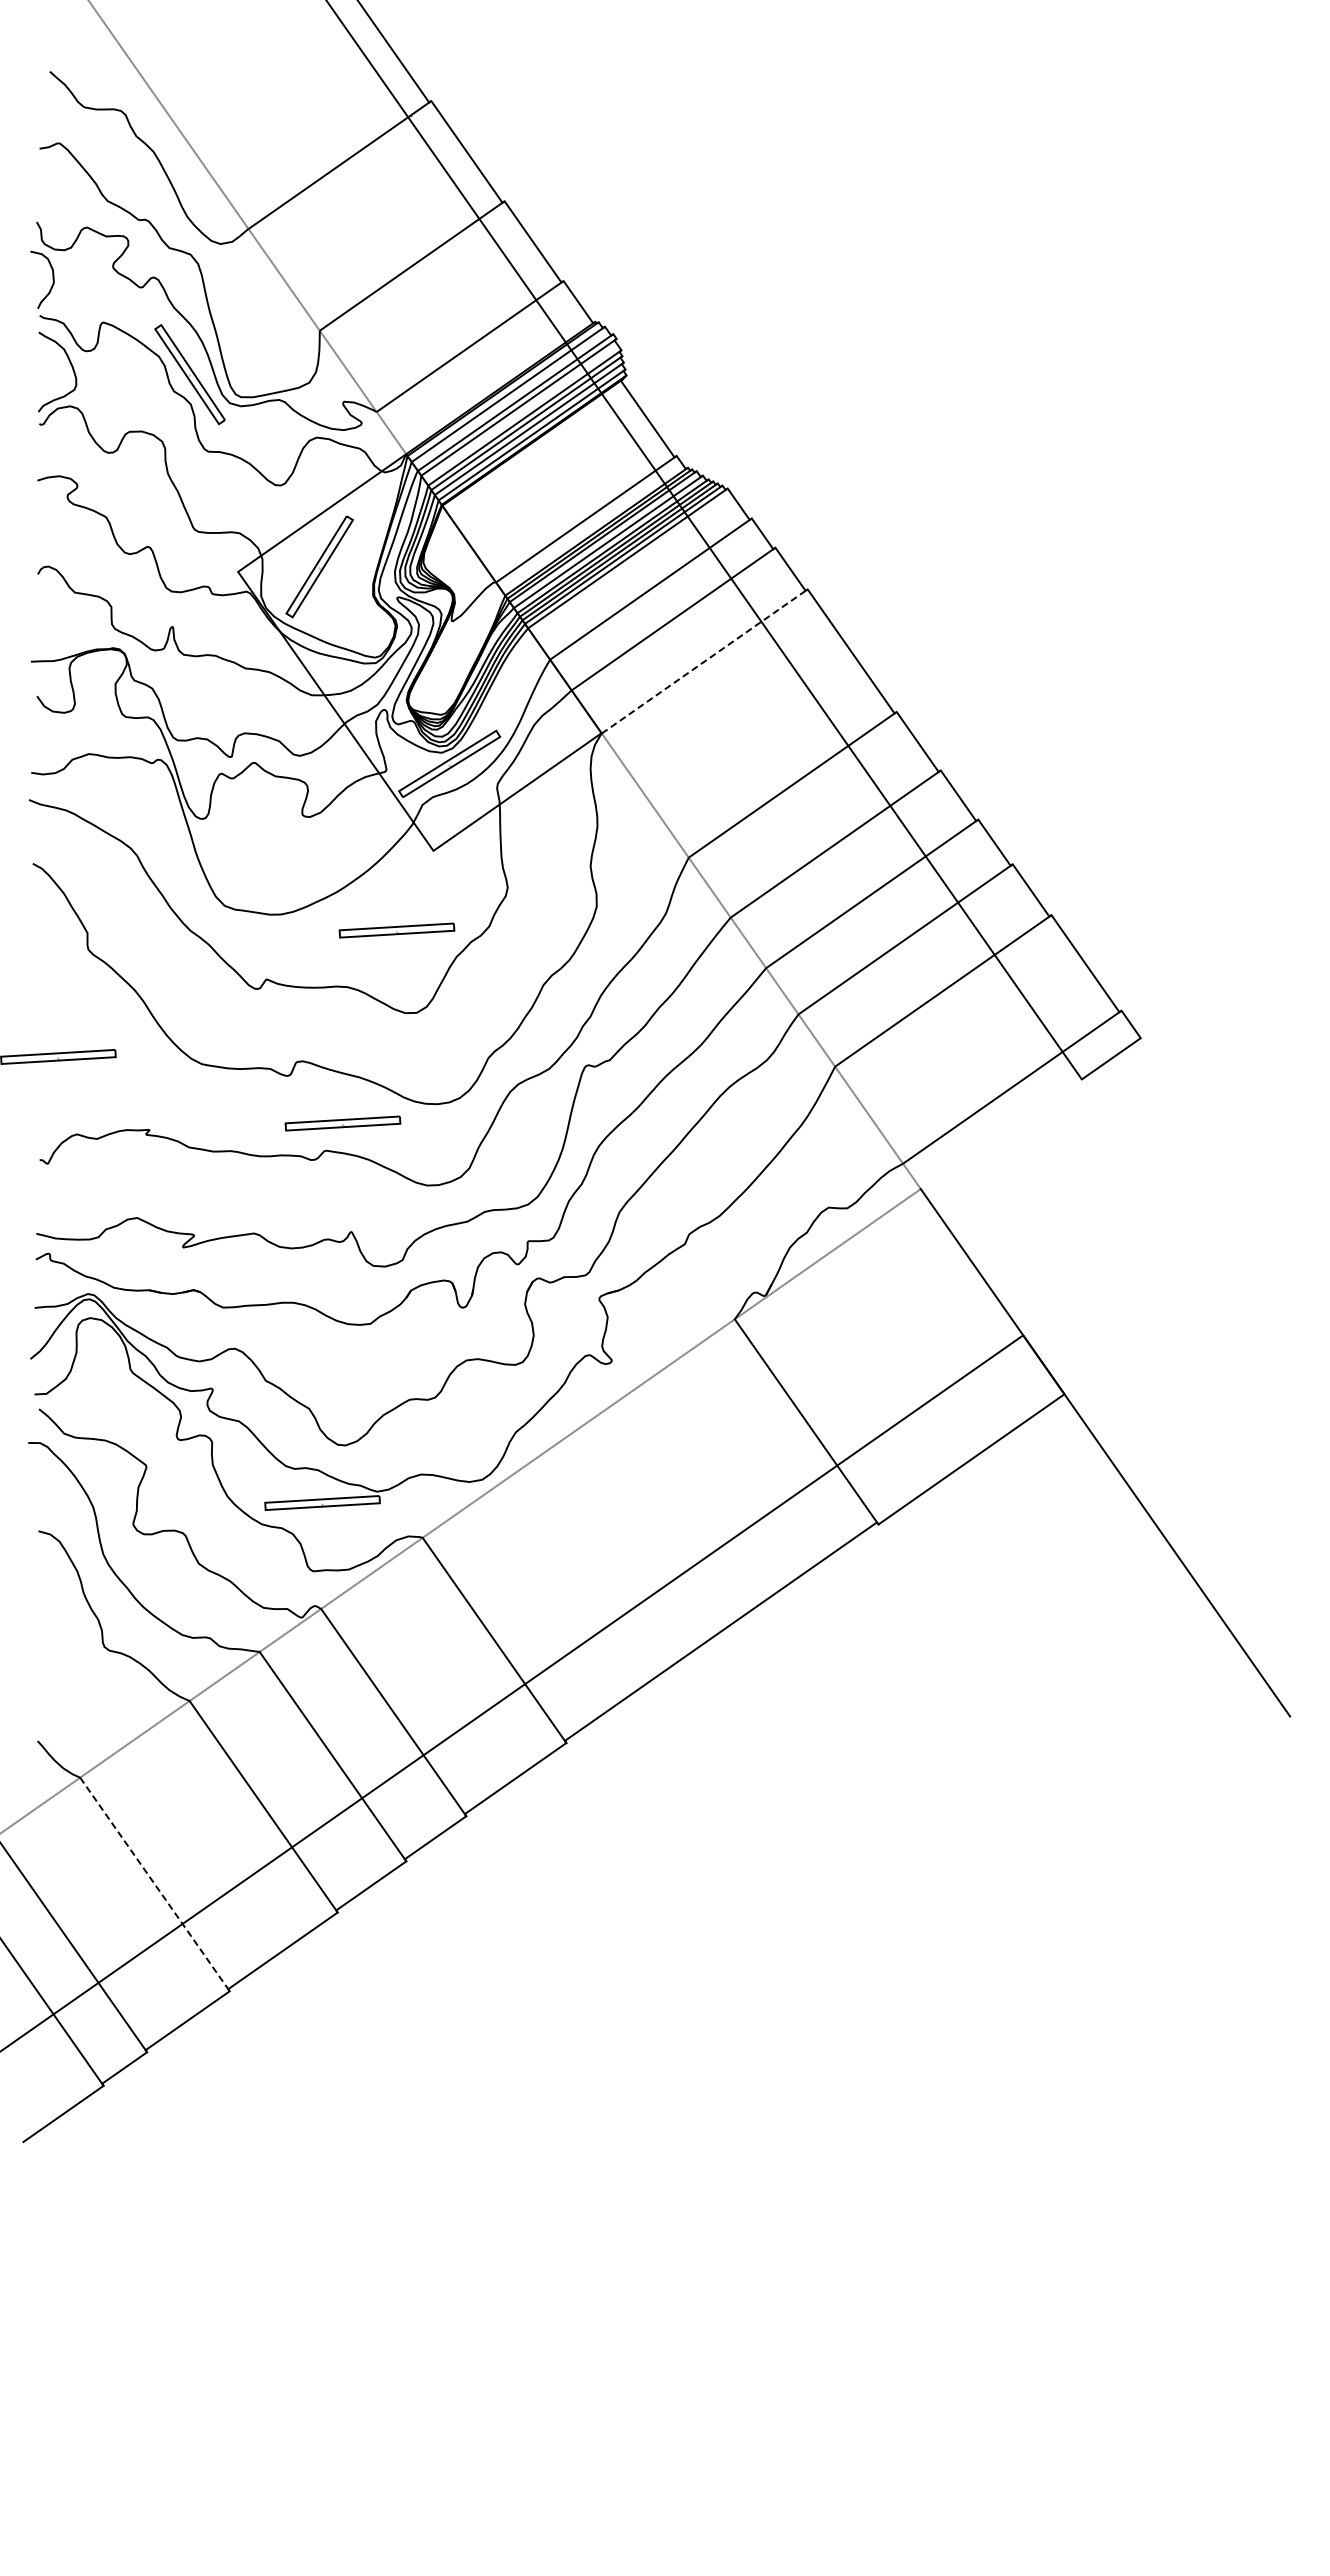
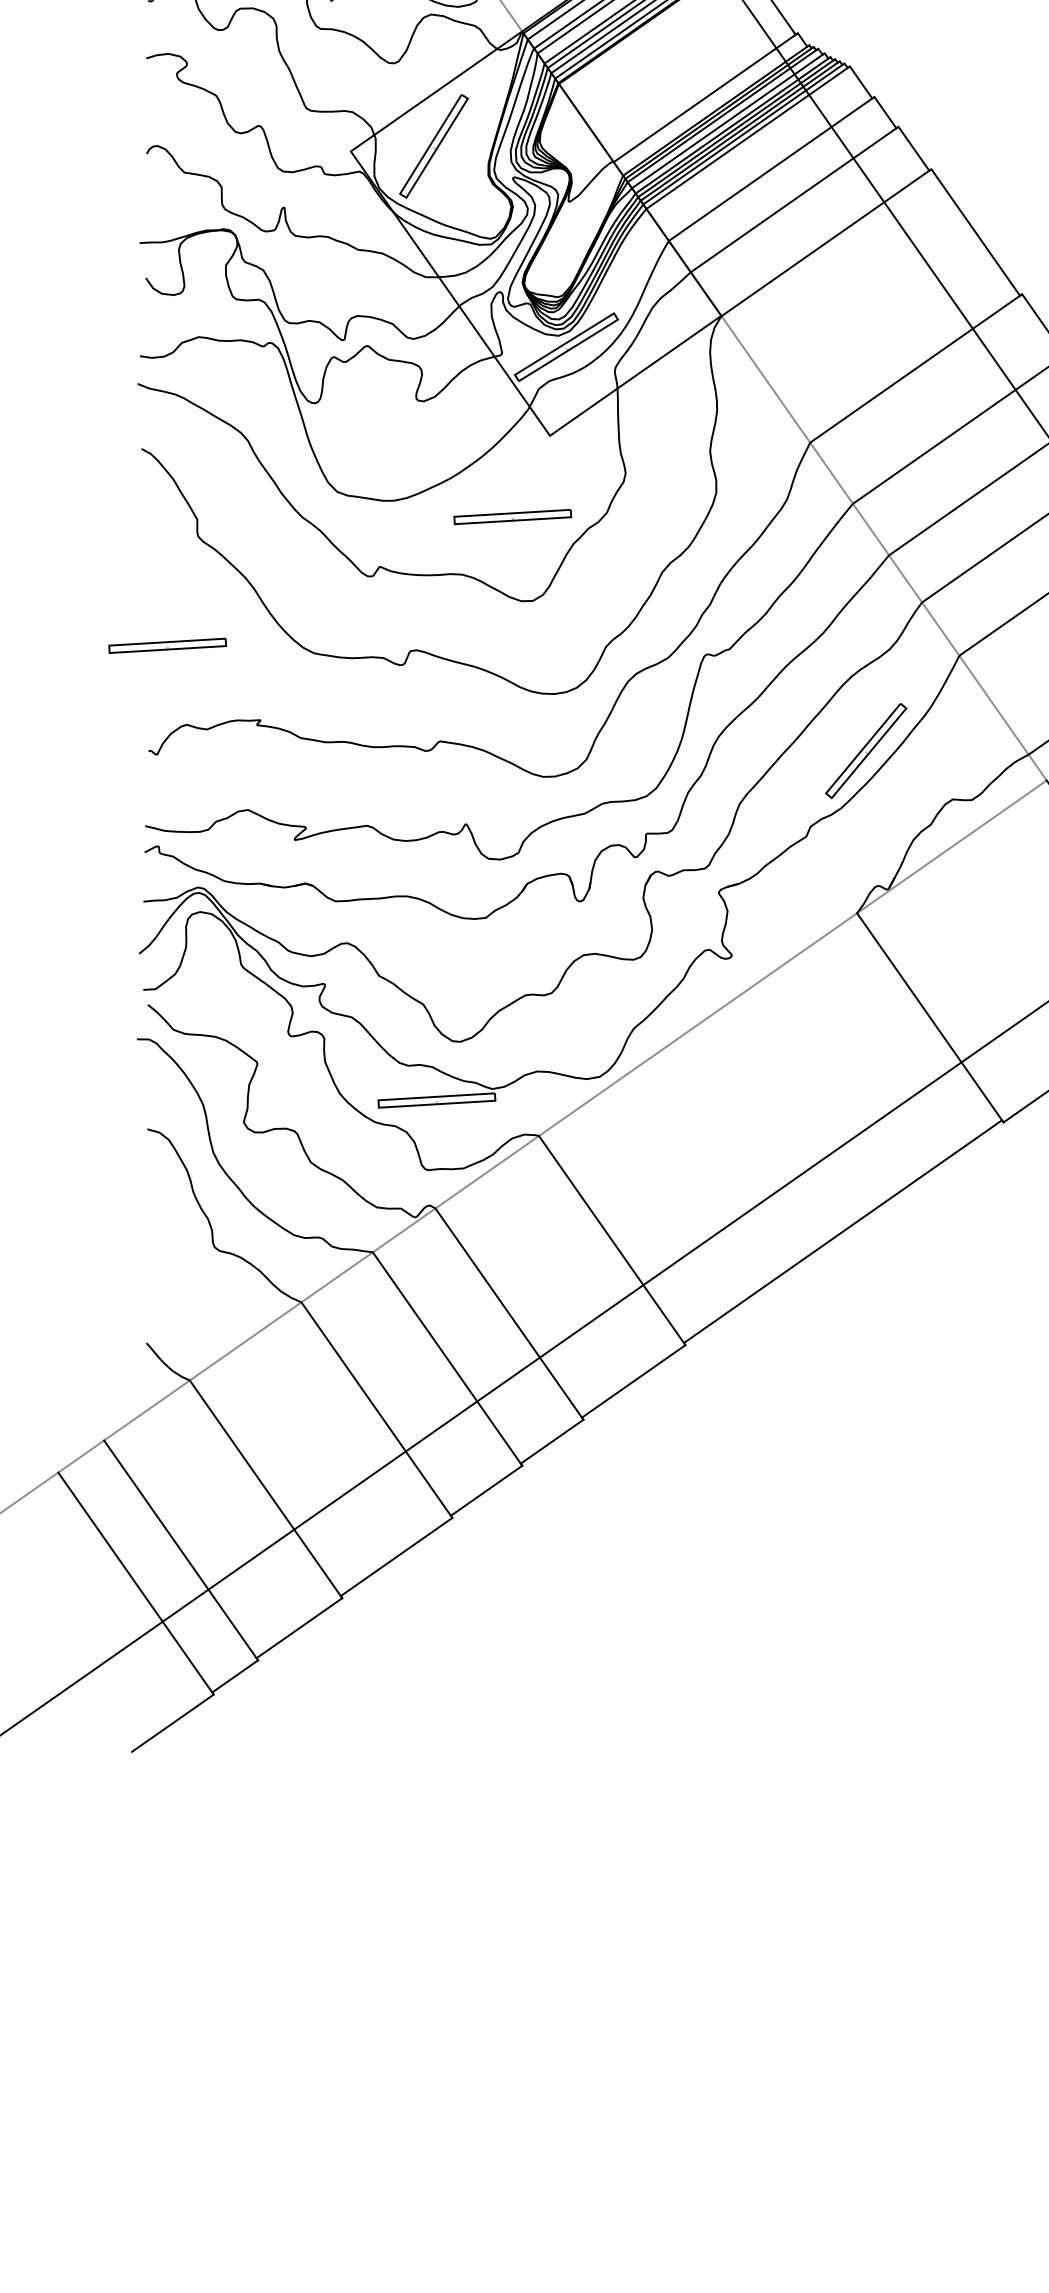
line: (704, 661) -> (826, 242), dashed -> solid
part: (342, 1123) -> (457, 713), removed
part: (743, 1160) -> (865, 751), added
line: (155, 1884) -> (266, 1489), dashed -> solid

